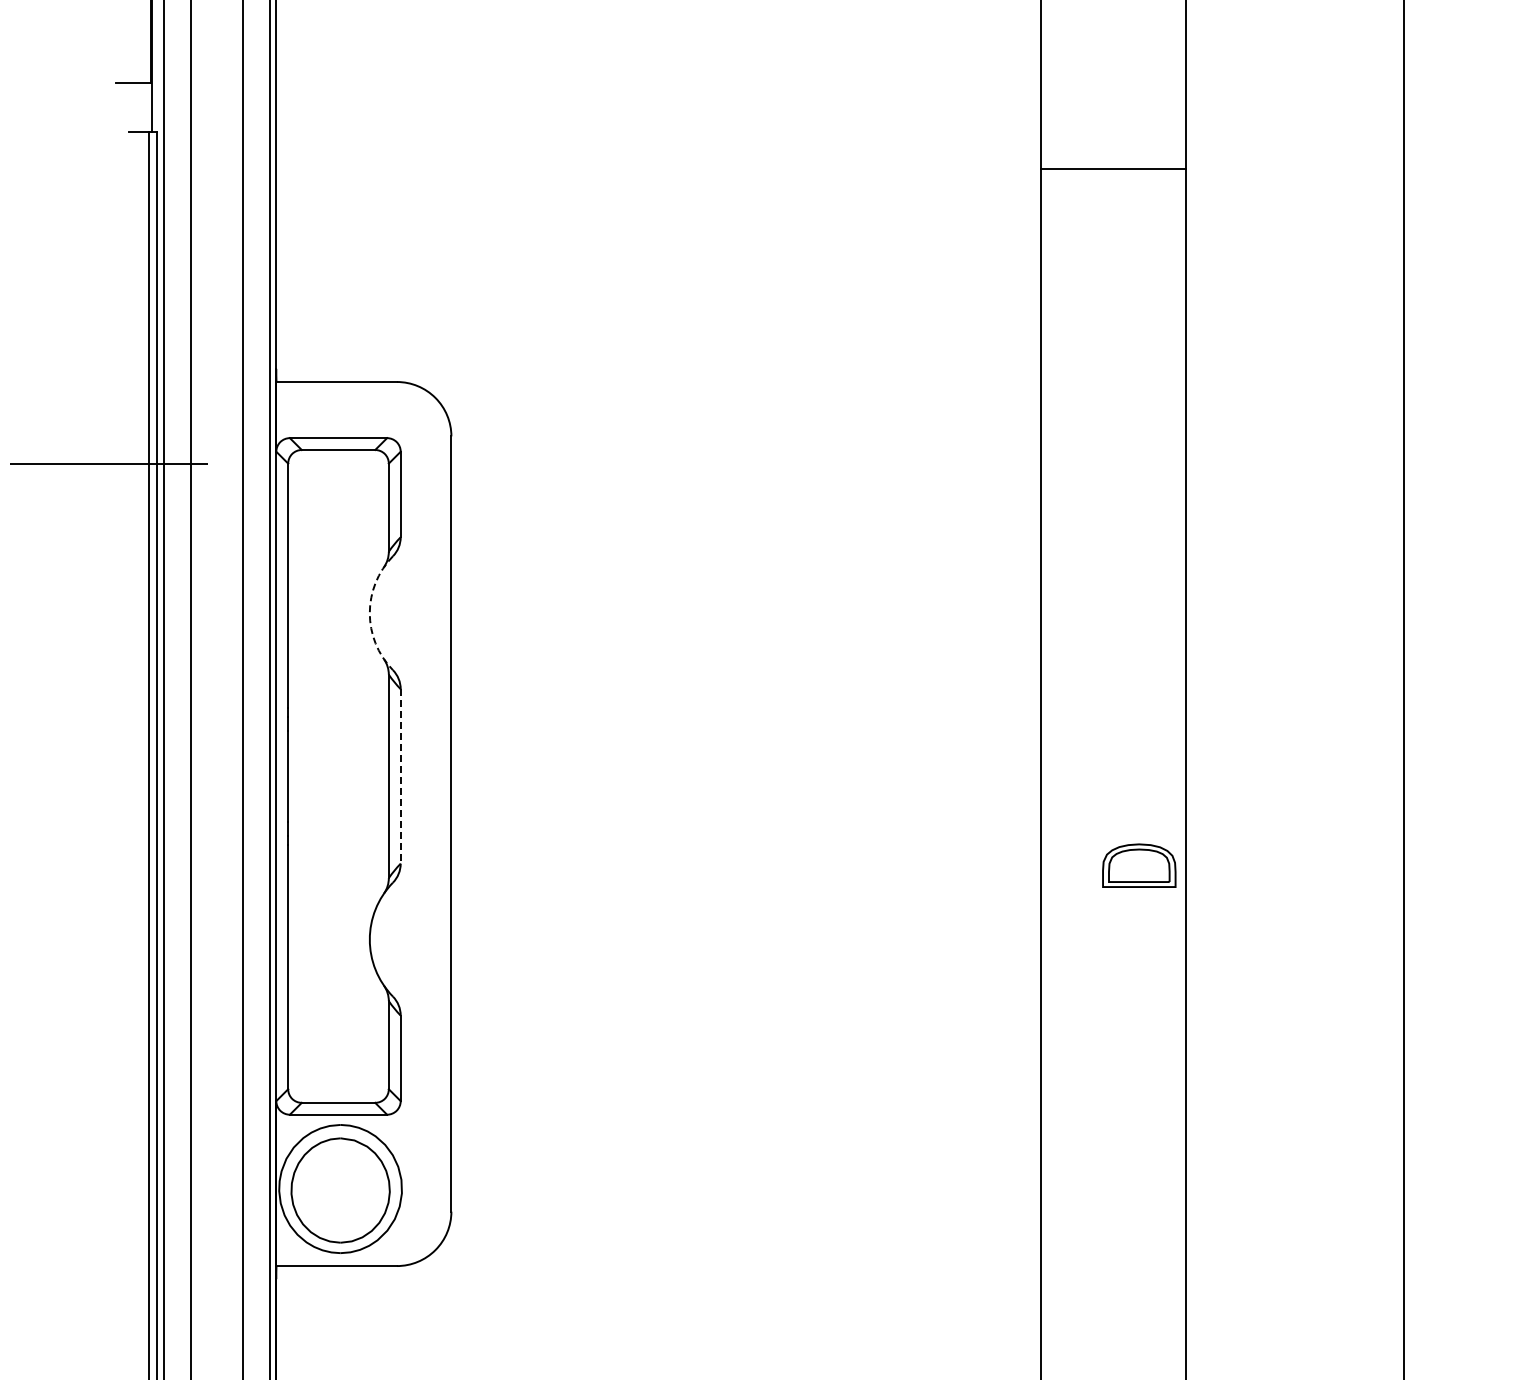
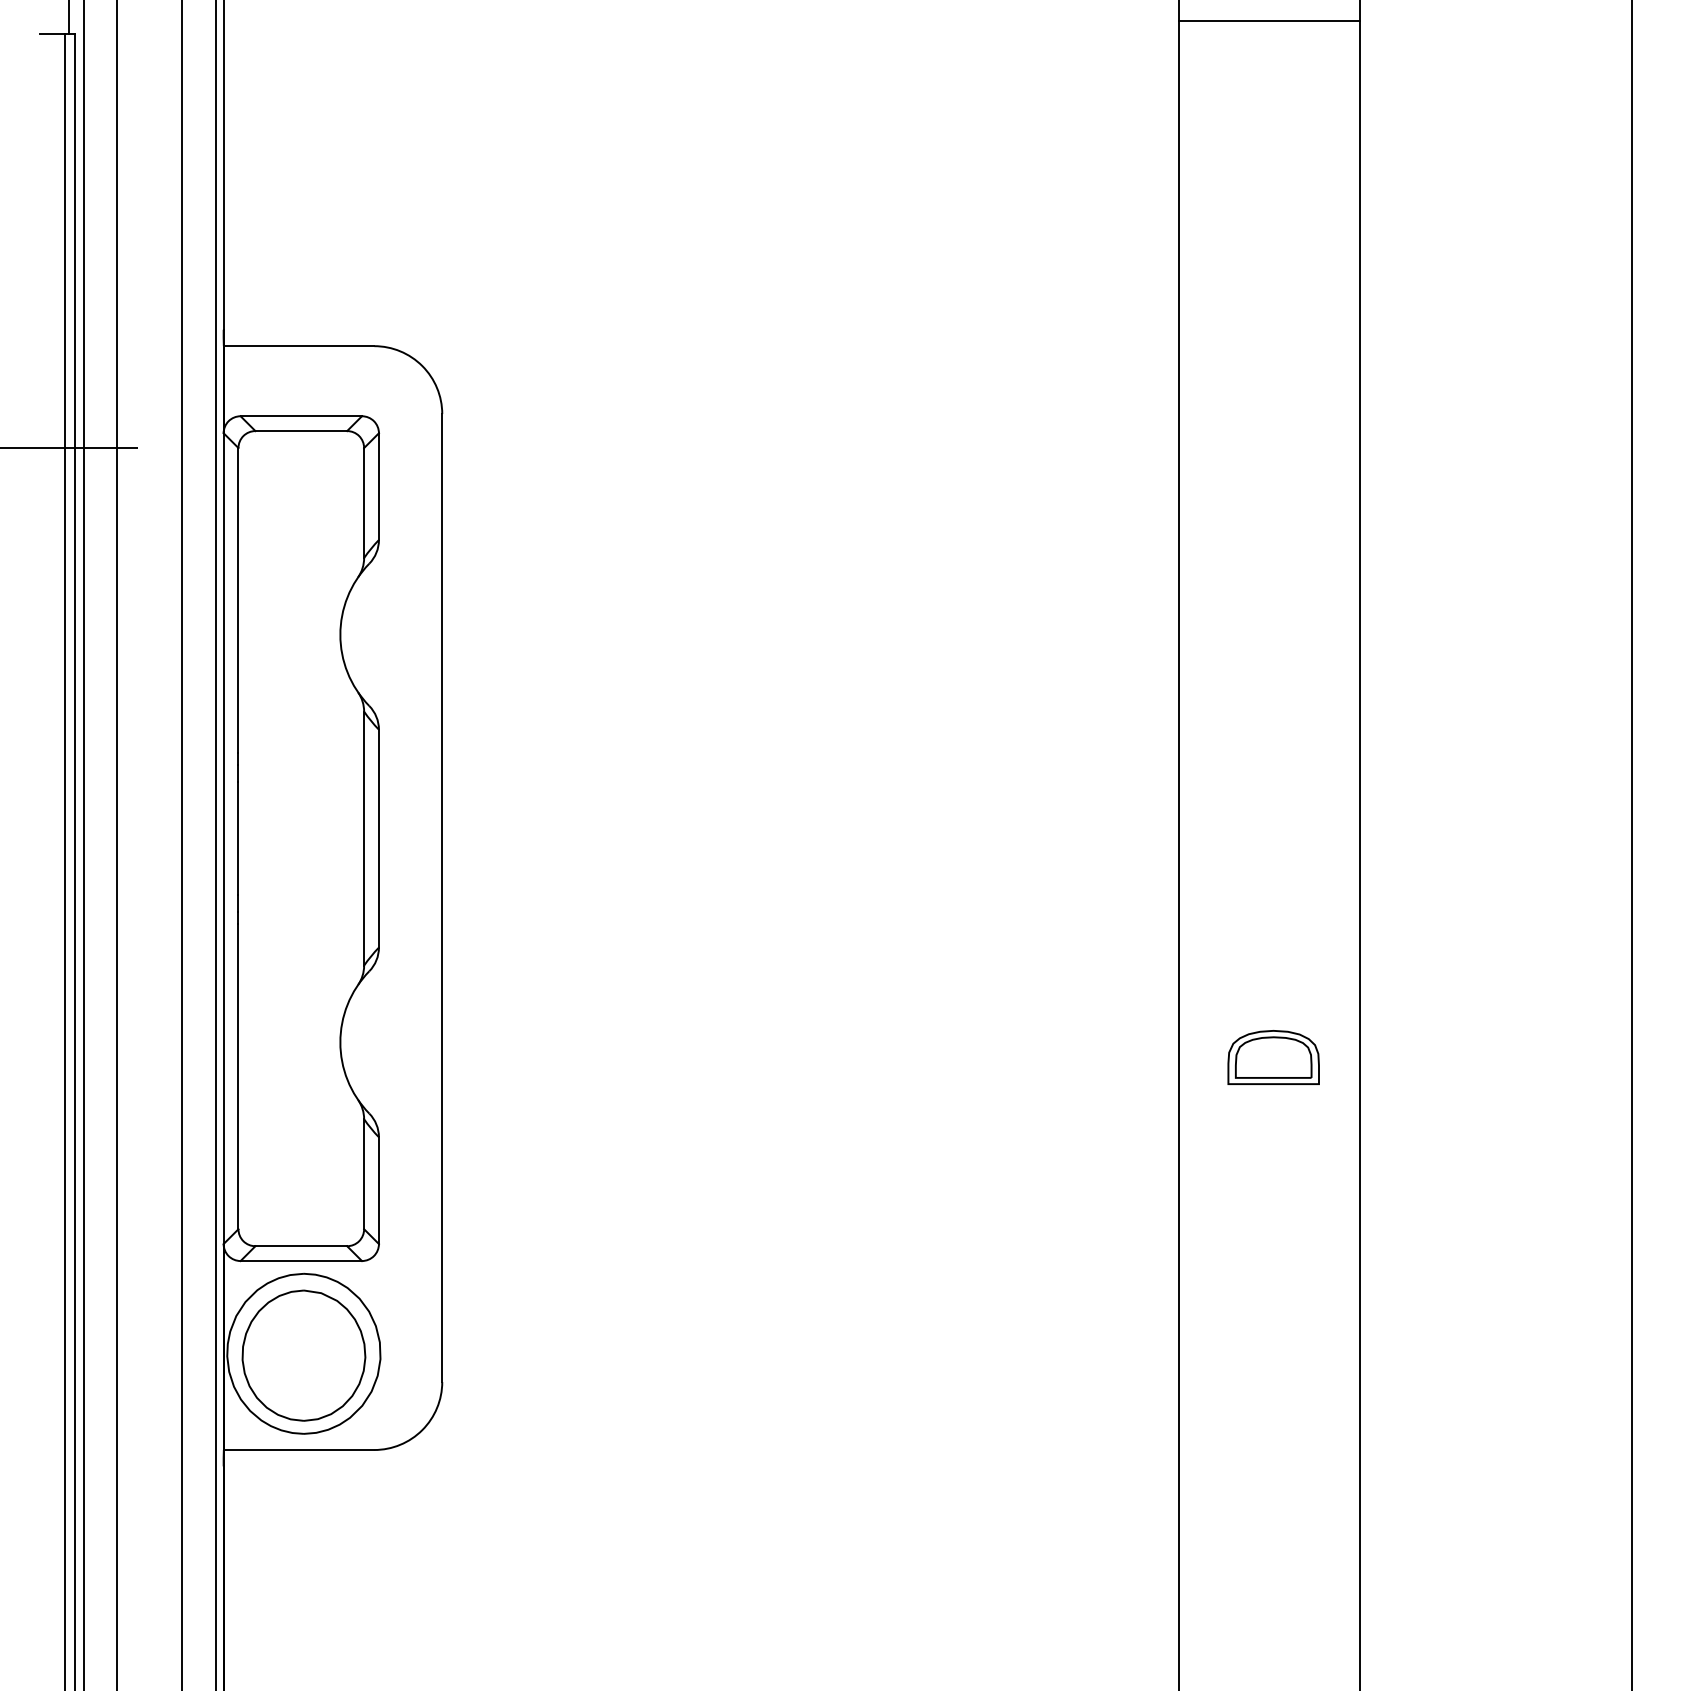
line: (1113, 169) -> (1268, 20), moved
arc: (369, 613) -> (339, 635), dashed -> solid
line: (400, 776) -> (378, 838), dashed -> solid
part: (1139, 865) -> (1273, 1057), moved

